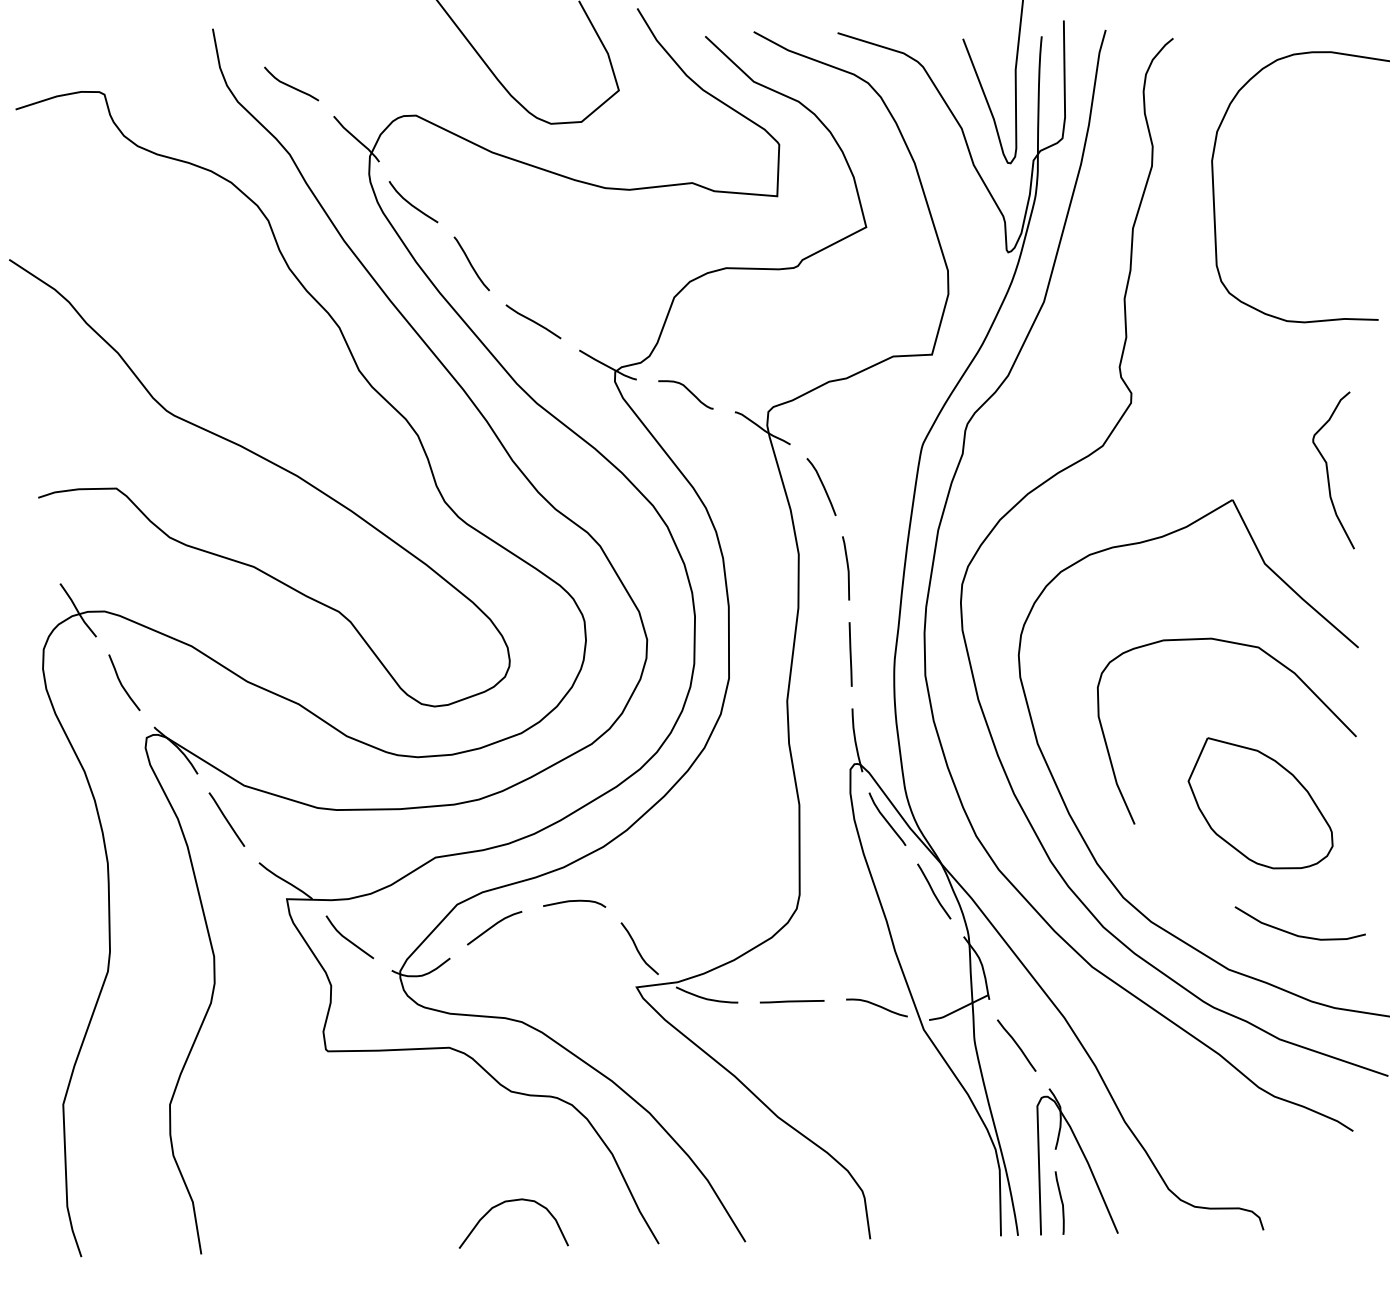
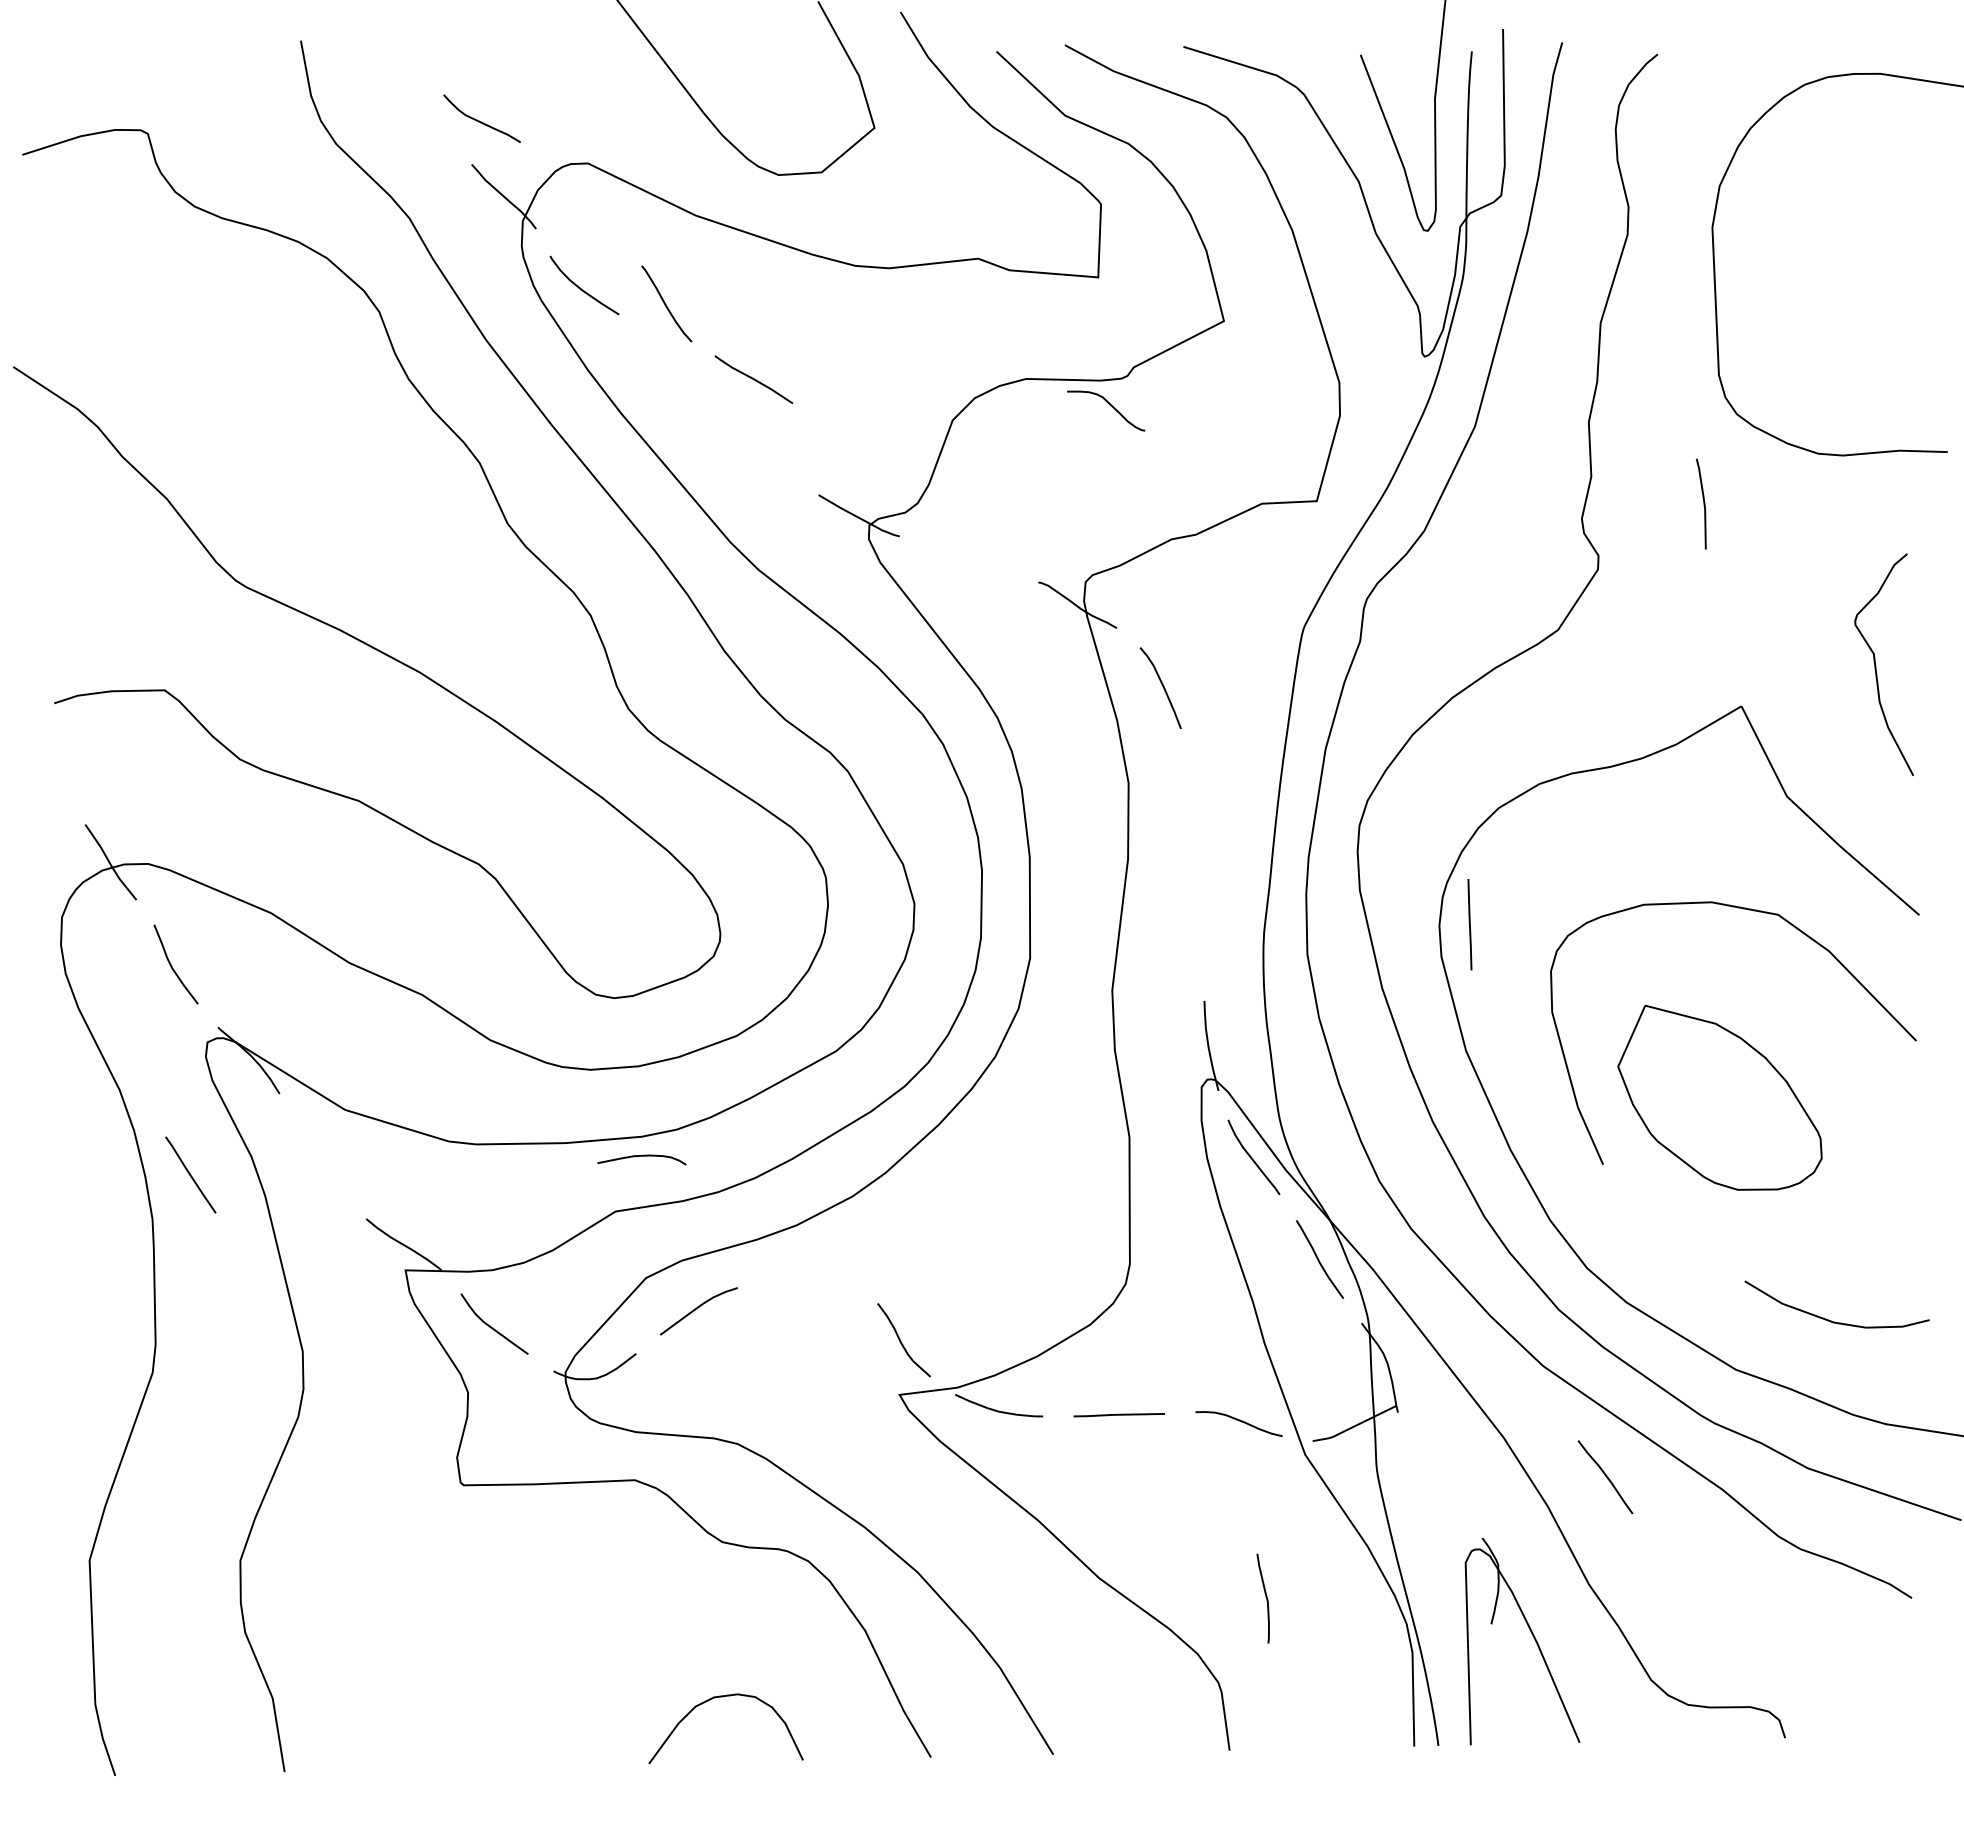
curve: (289, 85) -> (479, 120), moved
curve: (470, 263) -> (665, 303), moved
curve: (533, 321) -> (753, 379), moved
curve: (688, 391) -> (1109, 405), moved
line: (847, 568) -> (1703, 503), moved
line: (850, 654) -> (1469, 924), moved
part: (1260, 803) -> (1719, 1097), moved
line: (226, 819) -> (190, 1174), moved
curve: (574, 901) -> (641, 1156), moved
curve: (1016, 1045) -> (1605, 1476), moved
curve: (1061, 1202) -> (1265, 1597), moved

